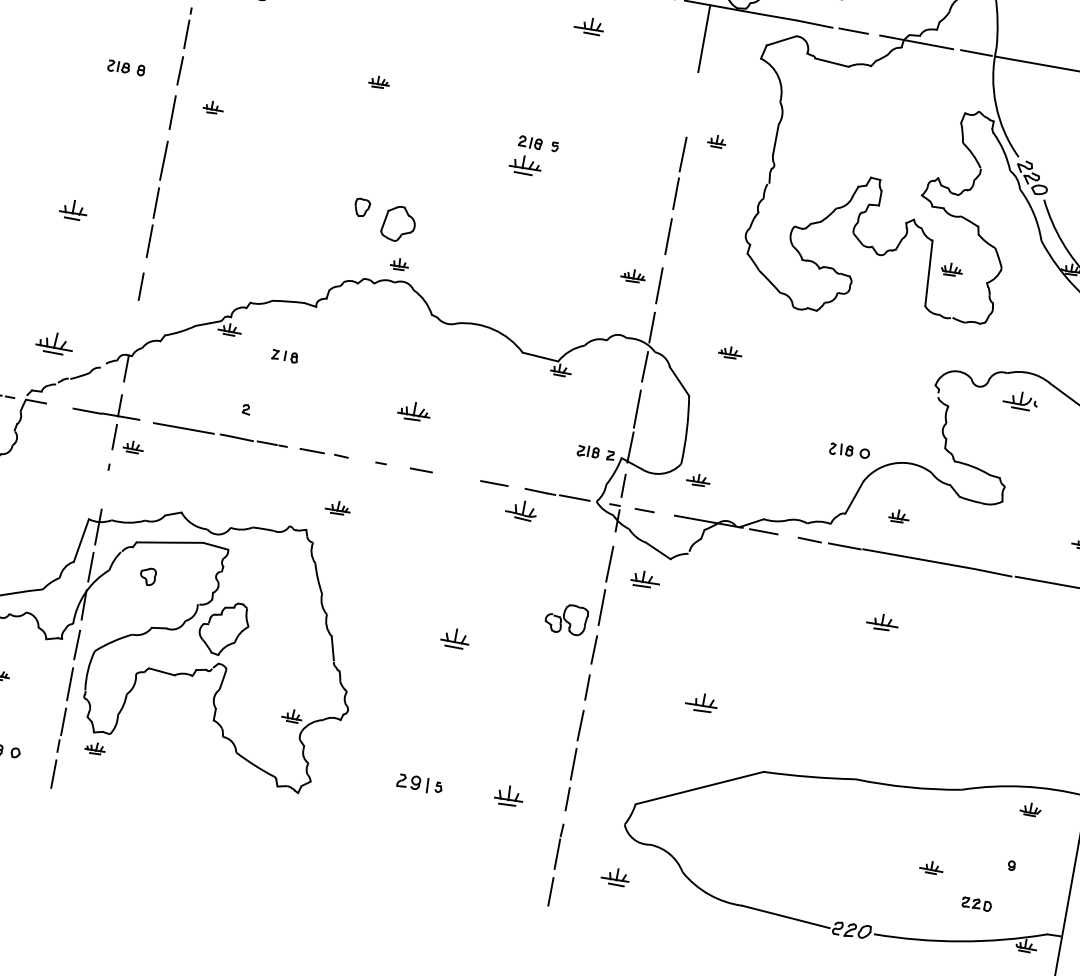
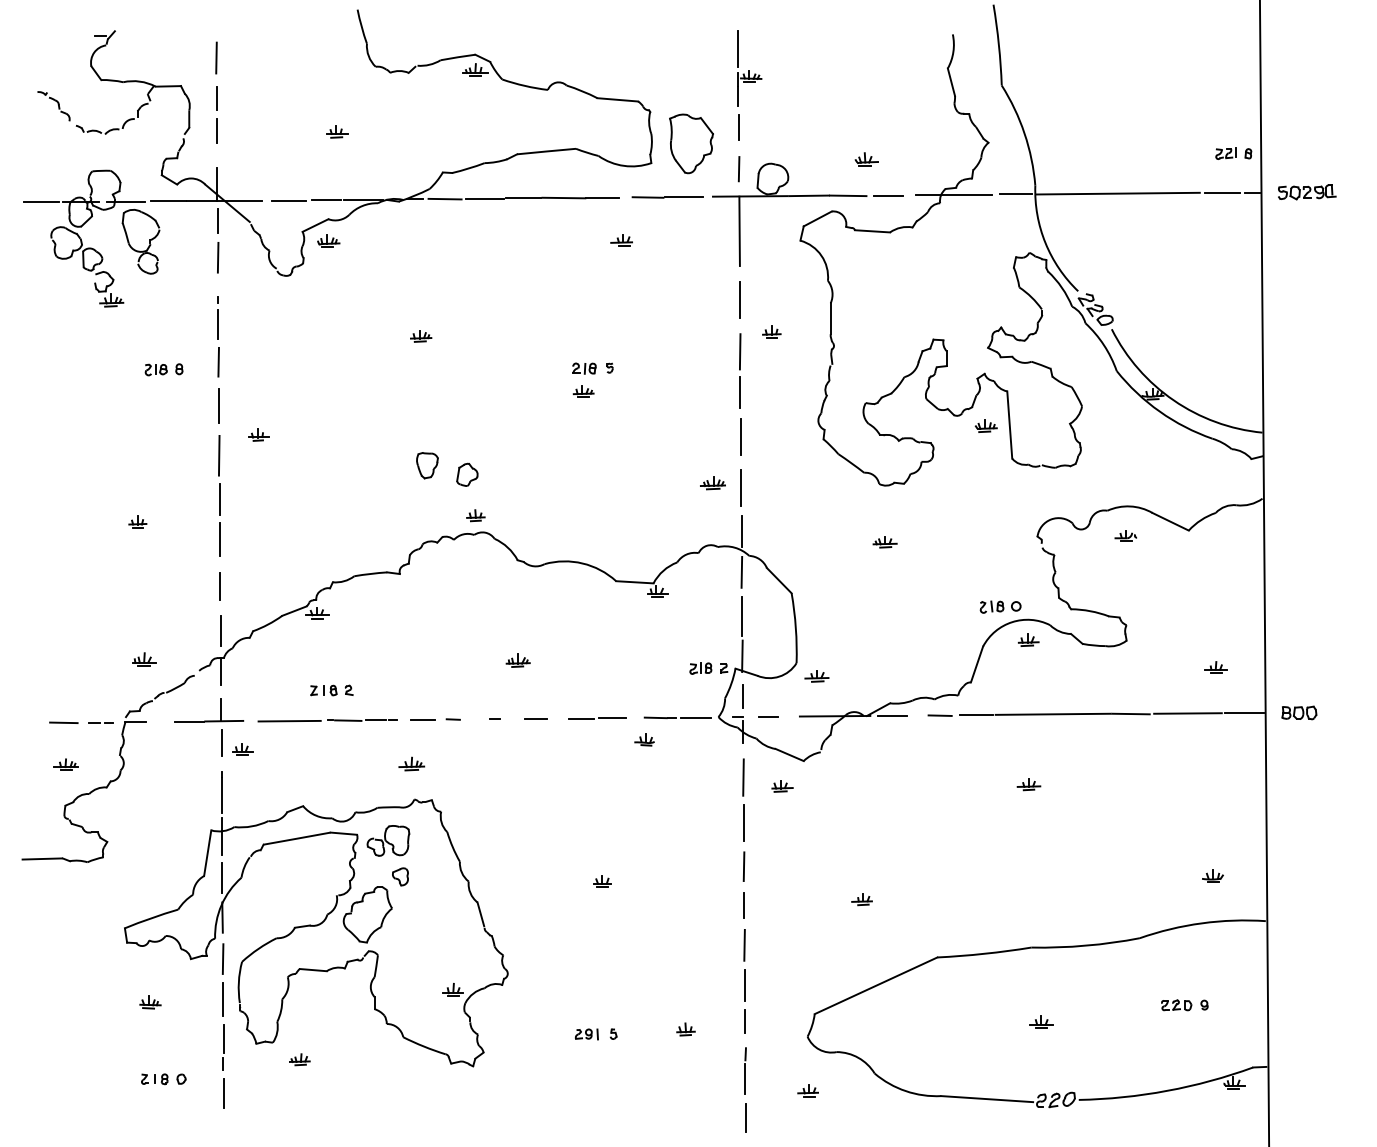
part: (589, 26) -> (621, 240), size x0.71
line: (691, 104) -> (739, 299), added
part: (213, 107) -> (258, 434), moved
part: (525, 164) -> (583, 391), size x0.62
part: (362, 207) -> (427, 465), size x1.43
part: (73, 209) -> (137, 521), size x0.62
part: (399, 223) -> (467, 474), size x0.62
part: (951, 269) -> (985, 425), moved
line: (133, 328) -> (220, 630), added
part: (55, 343) -> (144, 659), size x0.62
part: (729, 352) -> (884, 542), moved
part: (284, 356) -> (323, 690), moved
part: (1020, 400) -> (1125, 535), size x0.62
part: (413, 411) -> (517, 660), size x0.71
part: (849, 450) -> (1000, 606), moved
line: (463, 478) -> (580, 718), added
line: (105, 487) -> (221, 795), added
part: (337, 507) -> (411, 763), moved
part: (521, 509) -> (644, 739), size x0.62
part: (899, 515) -> (1028, 639), moved
part: (148, 576) -> (400, 876), moved
part: (645, 579) -> (782, 786), size x0.71
part: (566, 618) -> (388, 840), moved
part: (882, 622) -> (1028, 784), size x0.71
part: (455, 638) -> (602, 881), size x0.62
part: (701, 702) -> (861, 899), size x0.62
part: (95, 748) -> (299, 1059), moved
part: (412, 782) -> (586, 1034), size x0.71
part: (508, 795) -> (685, 1029), size x0.62
part: (1030, 808) -> (1212, 875), moved
part: (931, 867) -> (1041, 1021), moved
part: (614, 876) -> (807, 1090), size x0.71
part: (976, 904) -> (1176, 1005), moved

